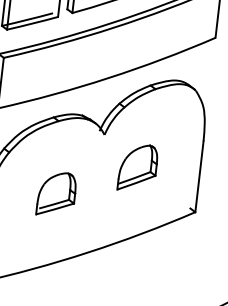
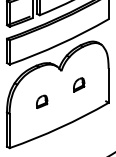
part: (136, 166) -> (78, 84), size x0.6
part: (55, 193) -> (41, 101), size x0.6

